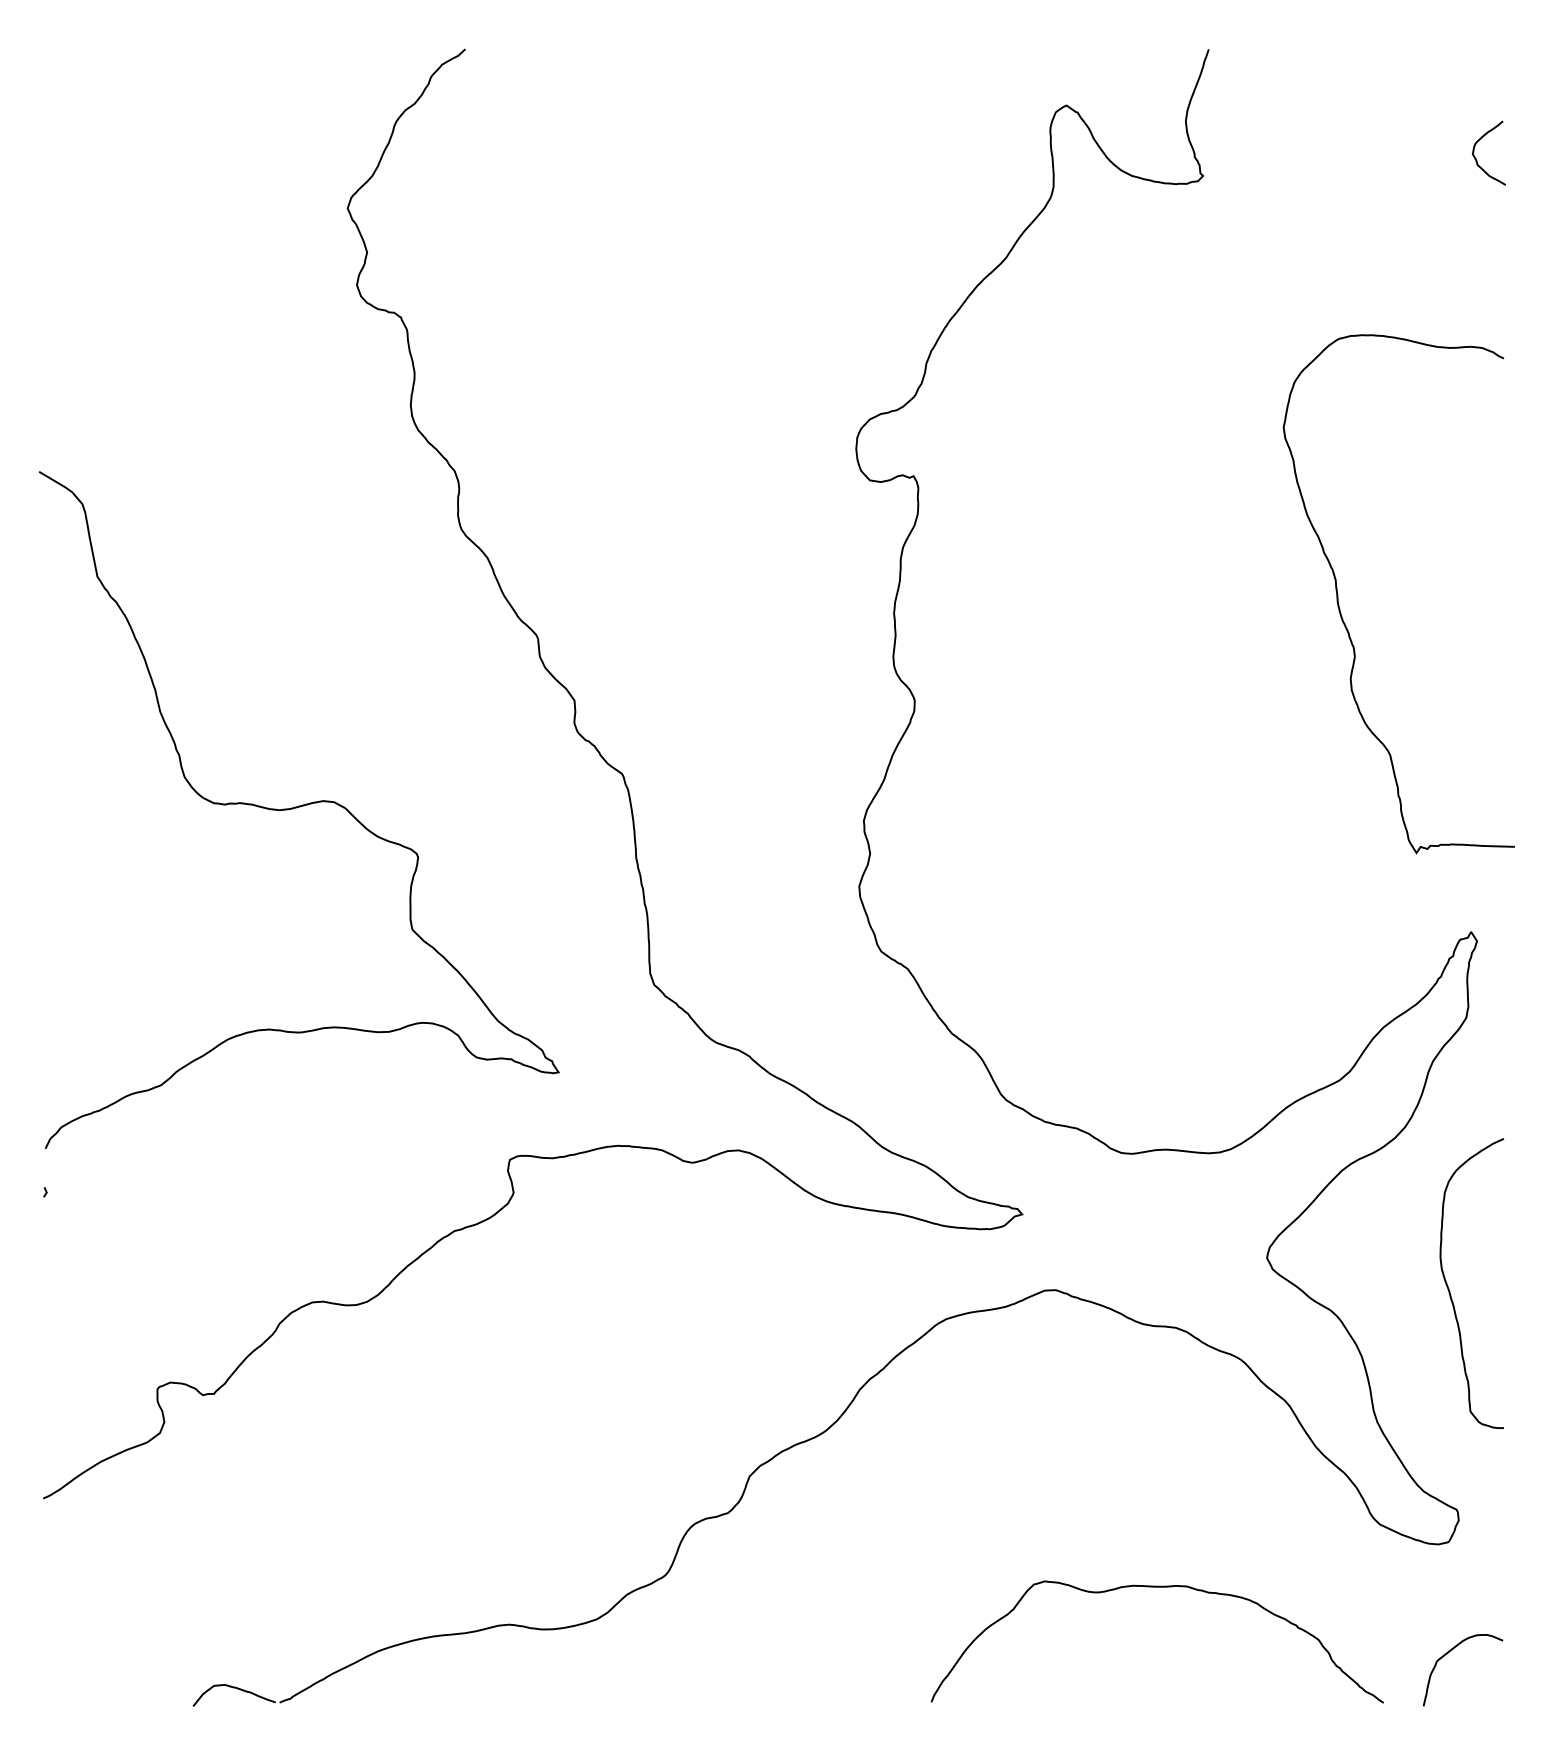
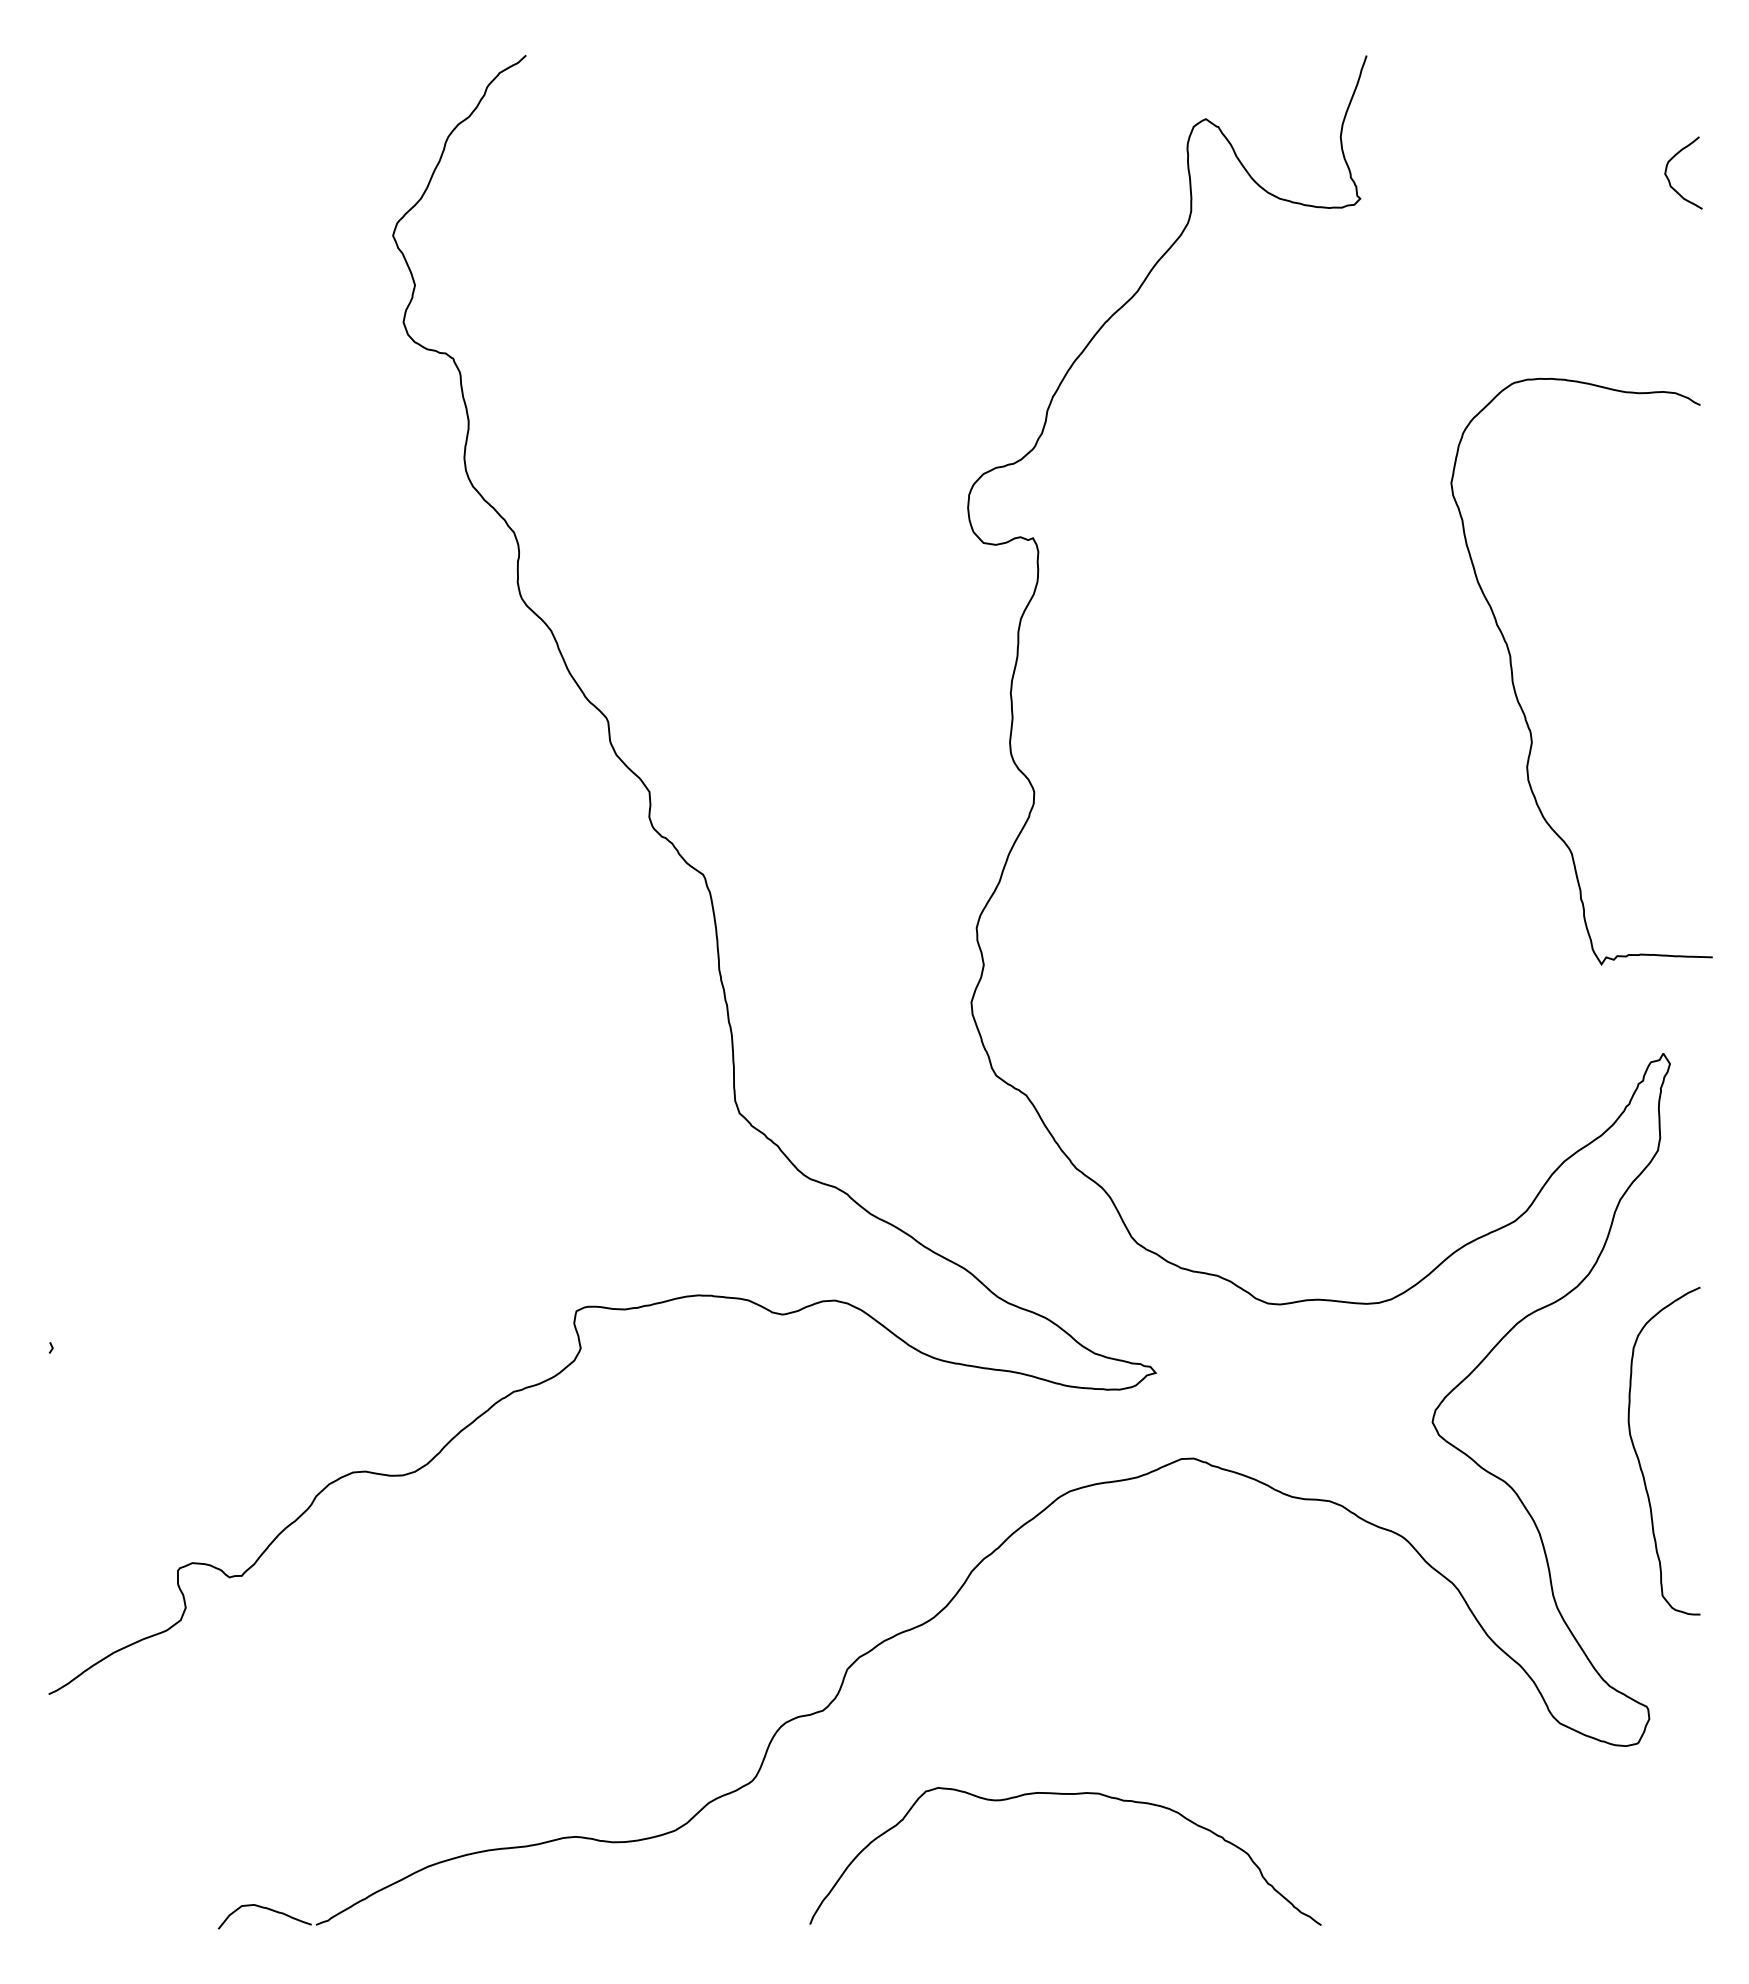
curve: (297, 808) -> (336, 913), removed
curve: (1157, 1587) -> (1065, 1794), moved
curve: (1448, 1653) -> (1637, 1869), removed

